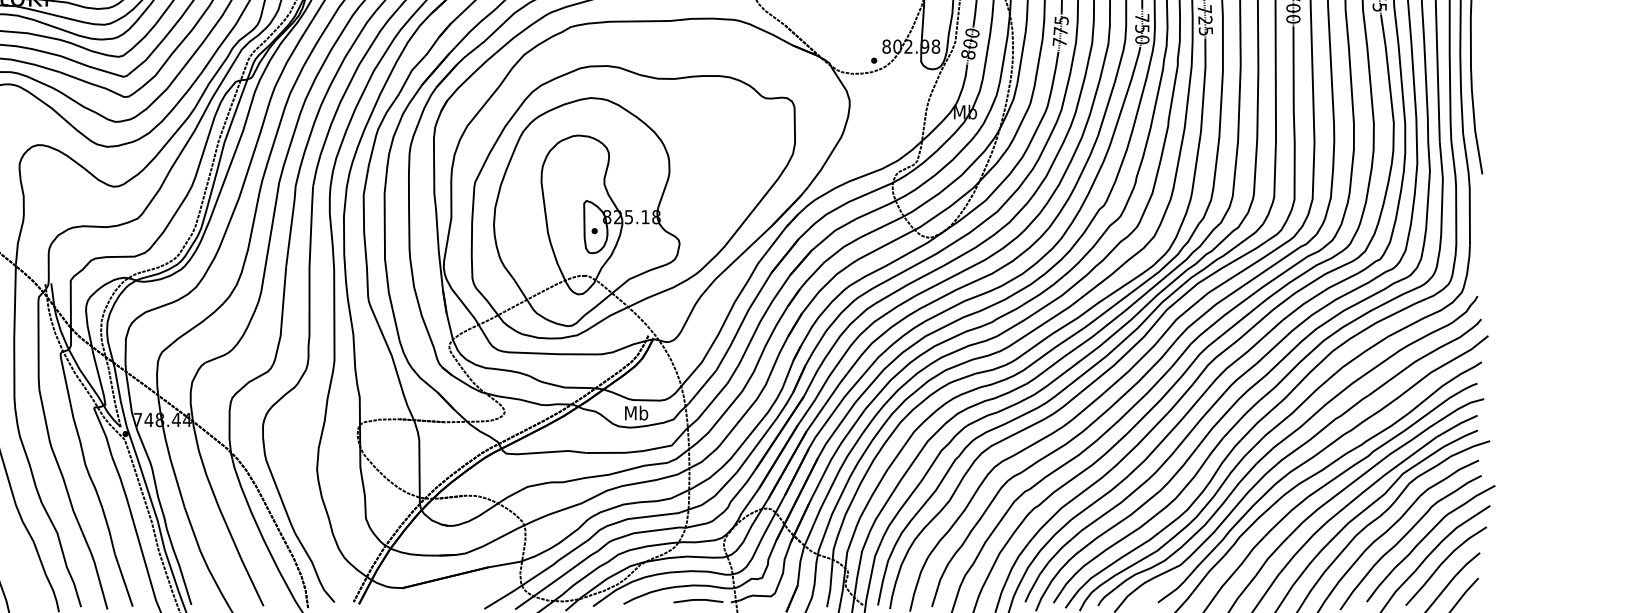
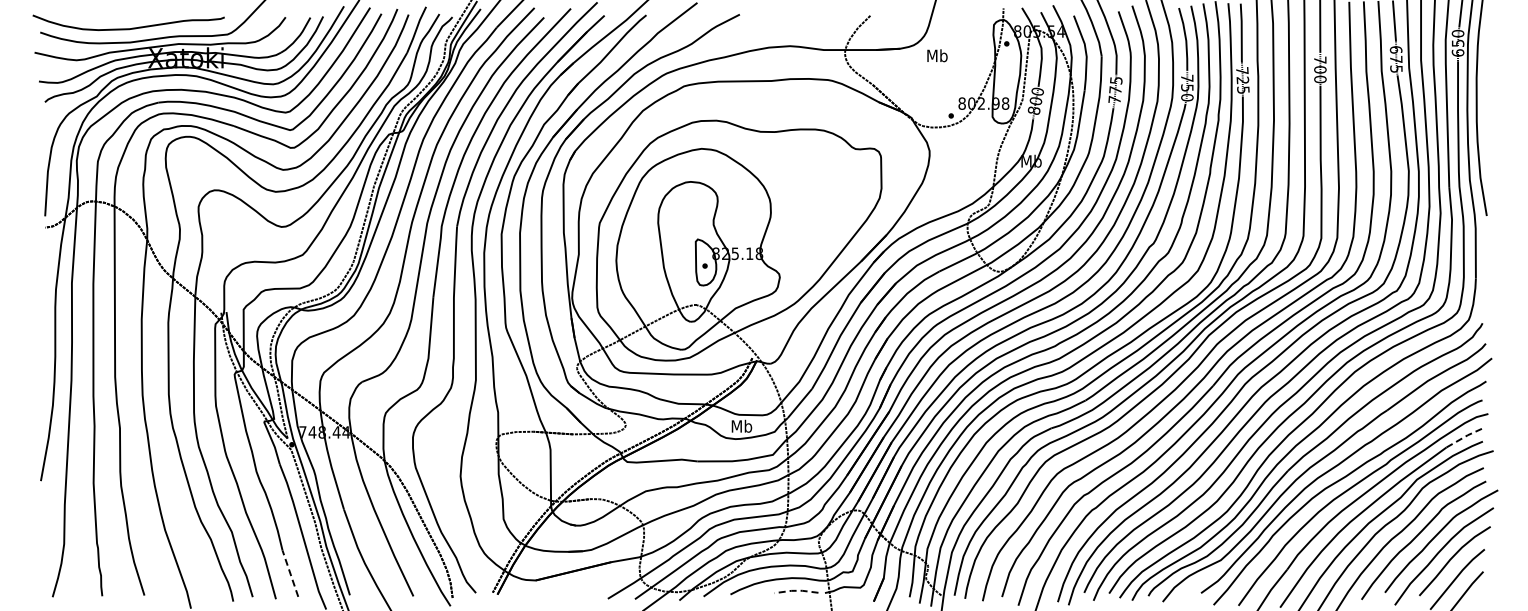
line: (1458, 424) -> (1465, 436), solid -> dashed
line: (123, 580) -> (290, 573), solid -> dashed
line: (698, 599) -> (796, 590), solid -> dashed

